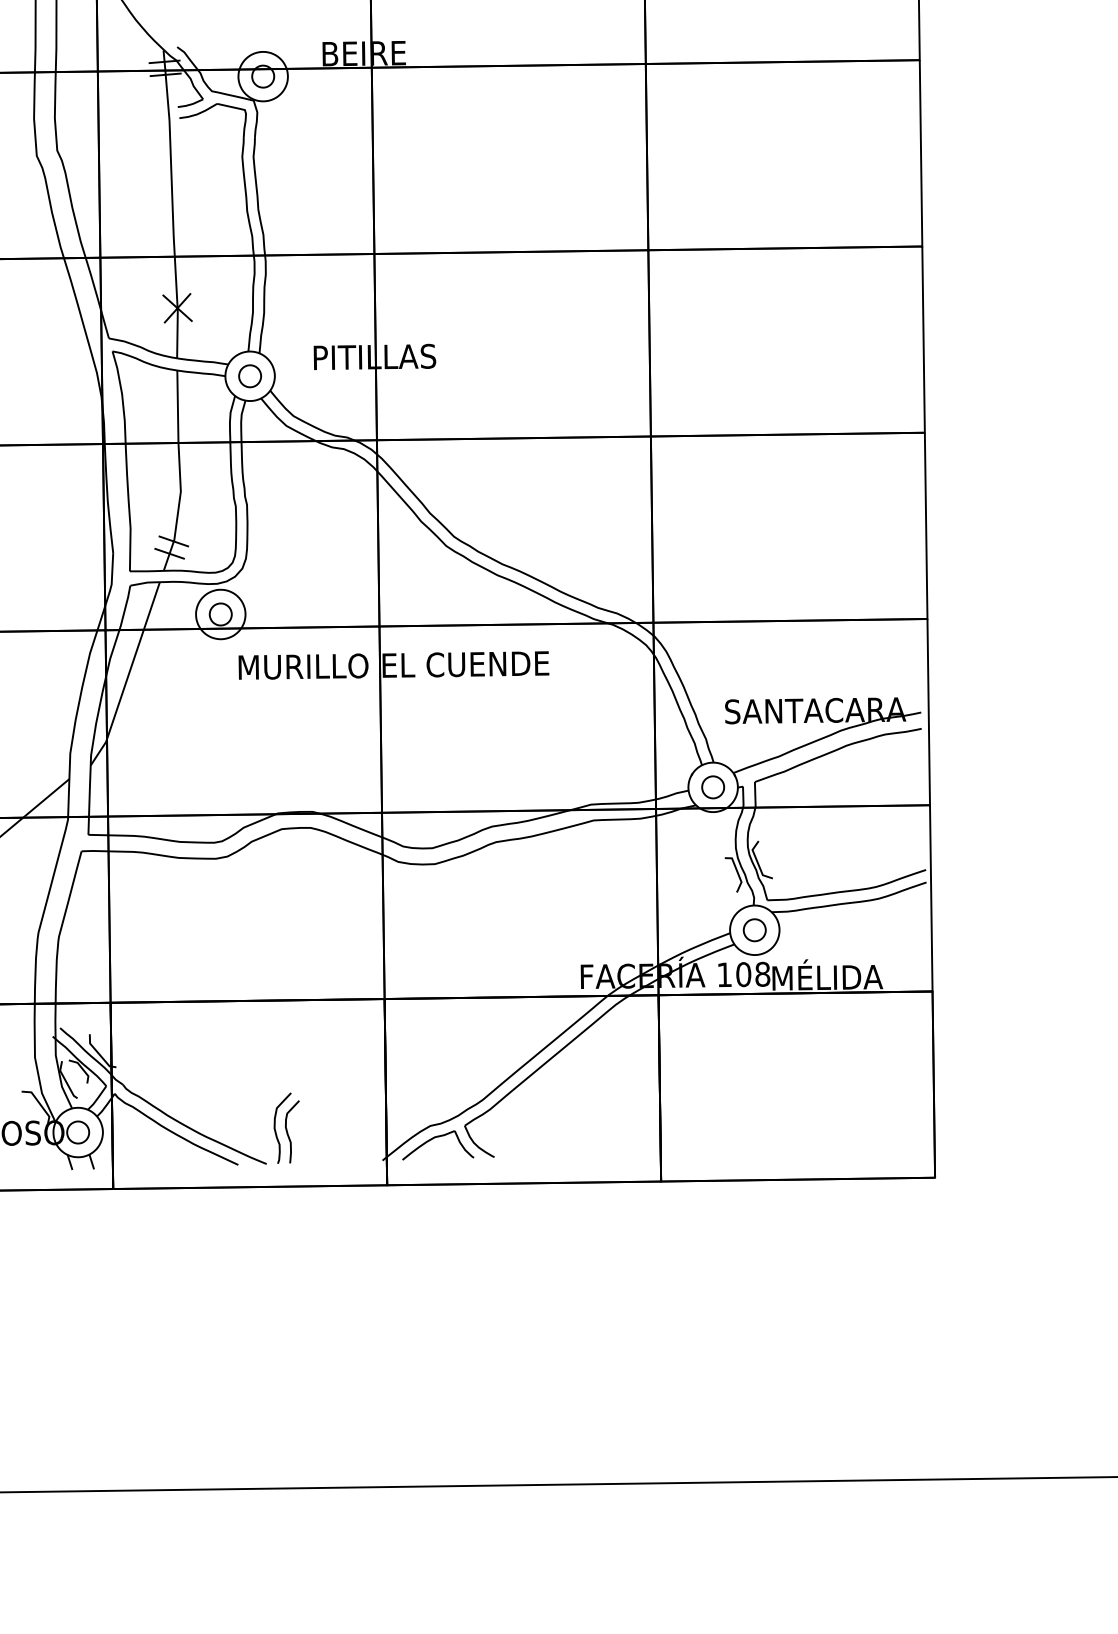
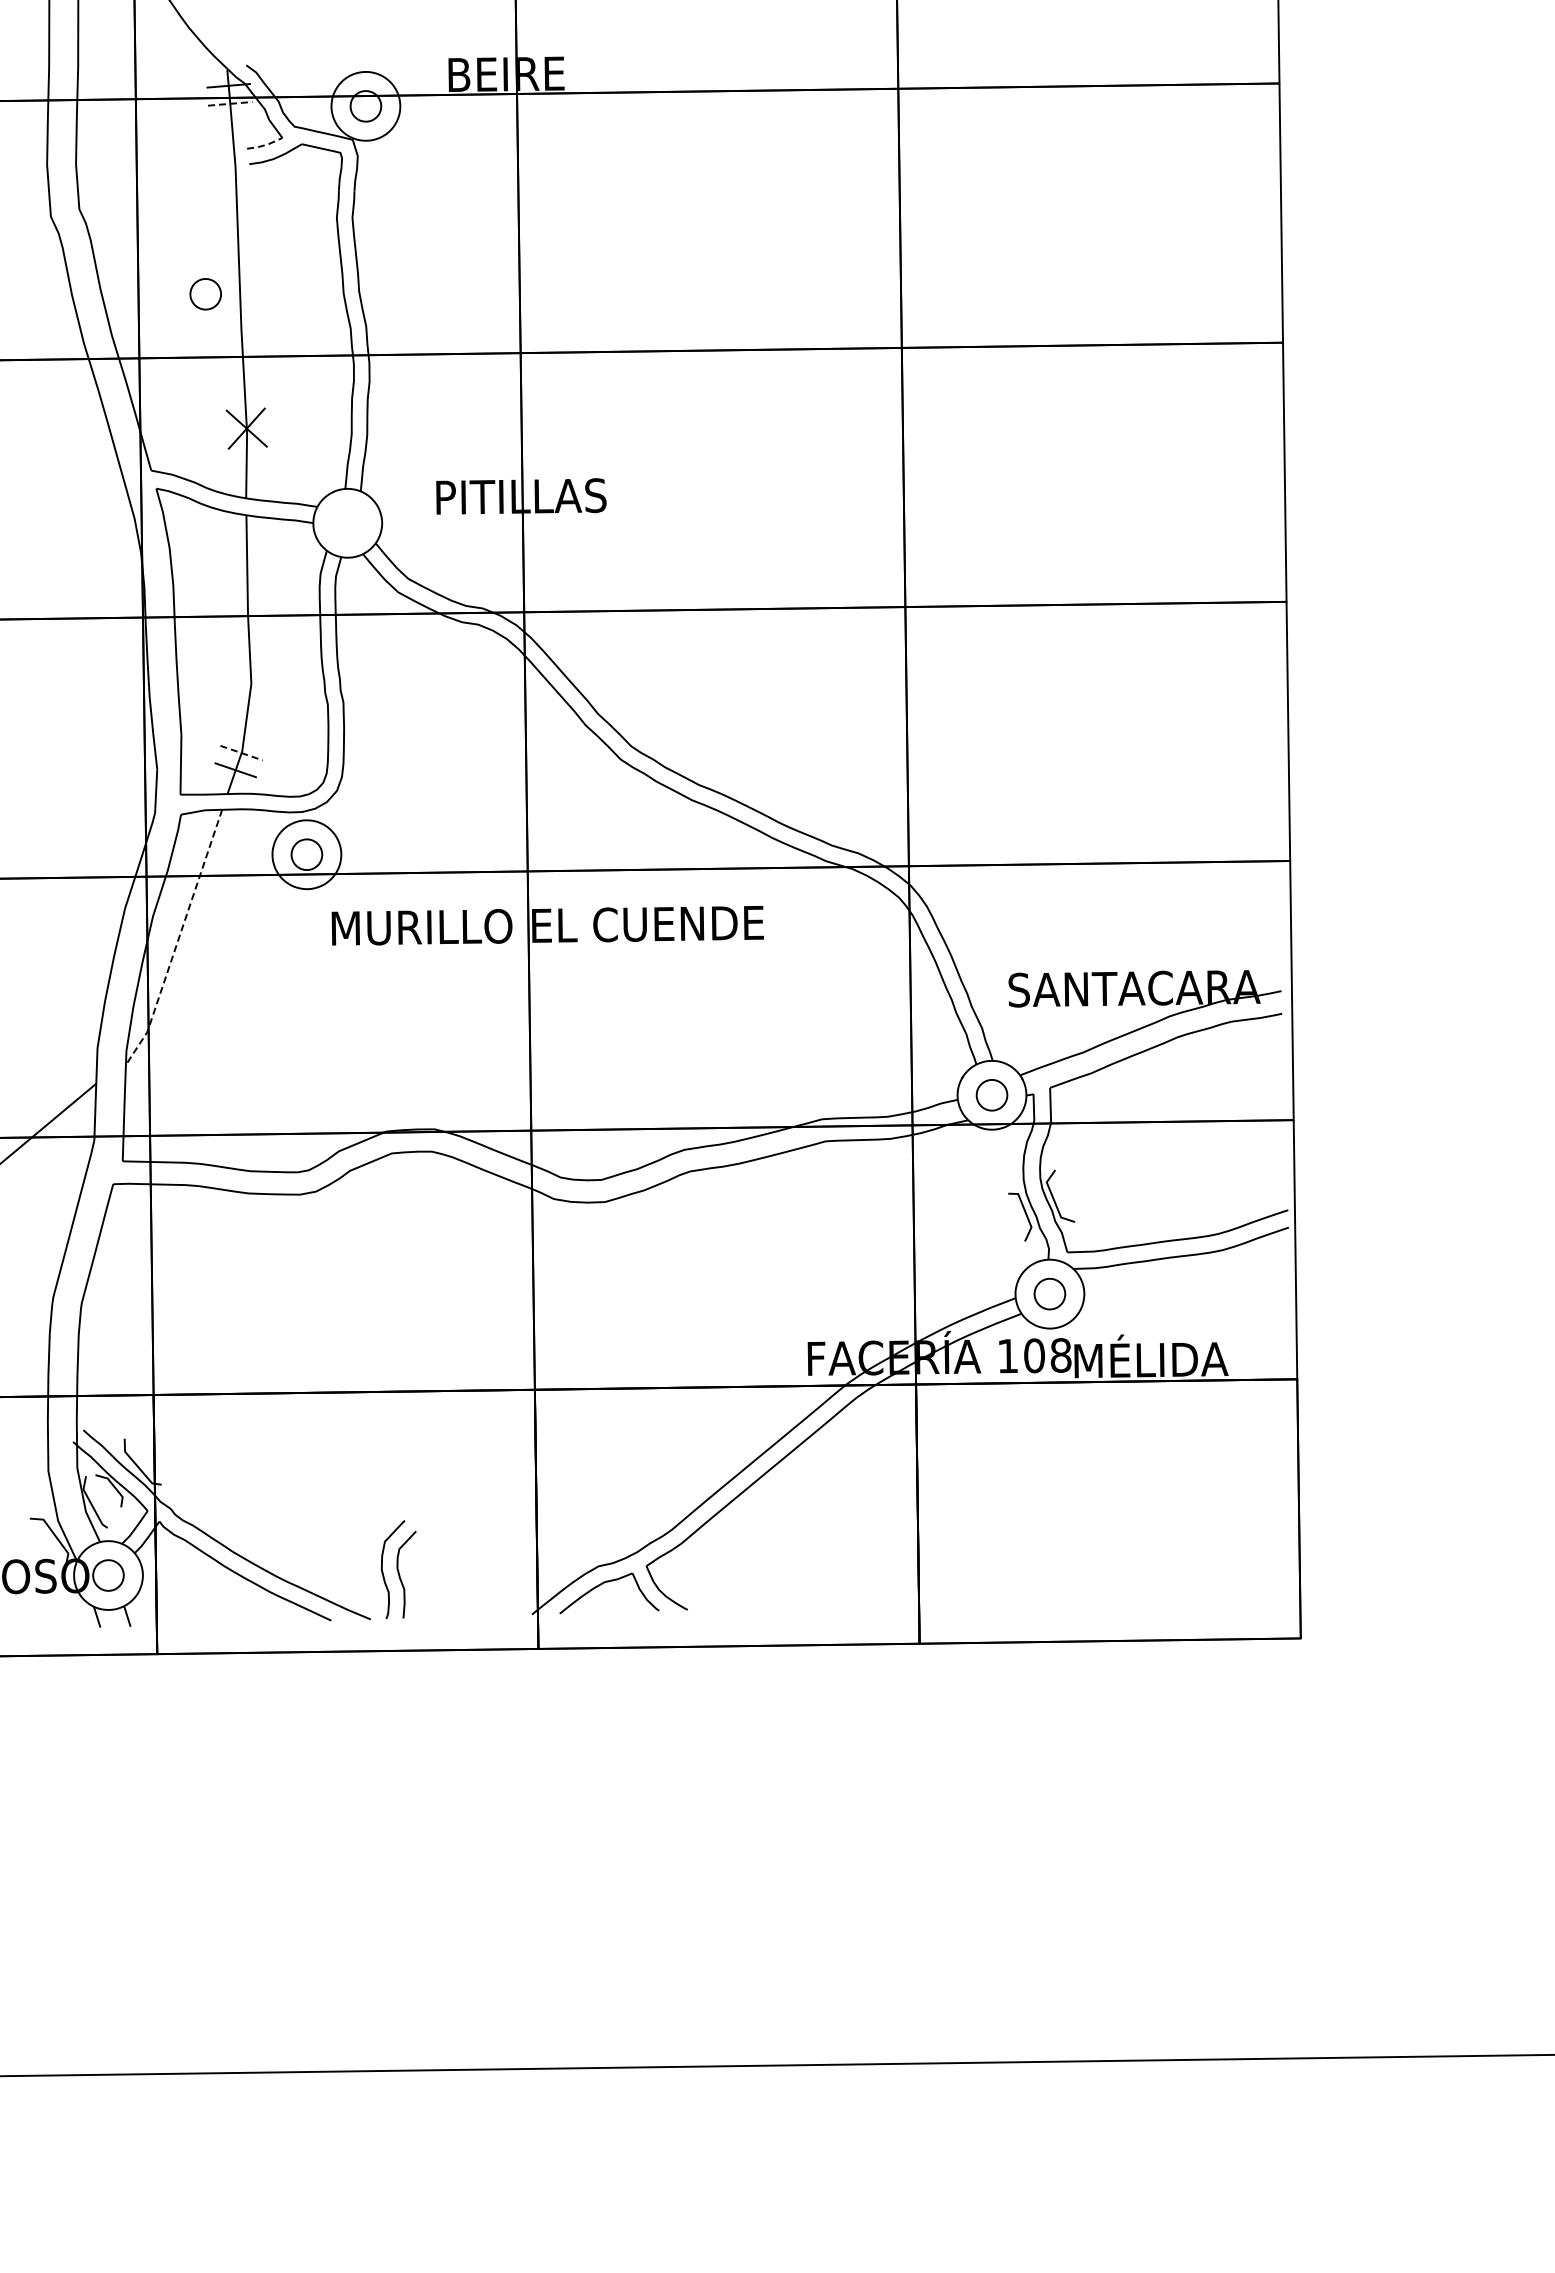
line: (165, 74) -> (230, 103), solid -> dashed
line: (191, 104) -> (265, 145), solid -> dashed
part: (249, 376) -> (205, 294), moved
line: (174, 541) -> (242, 753), solid -> dashed
line: (128, 676) -> (178, 940), solid -> dashed

